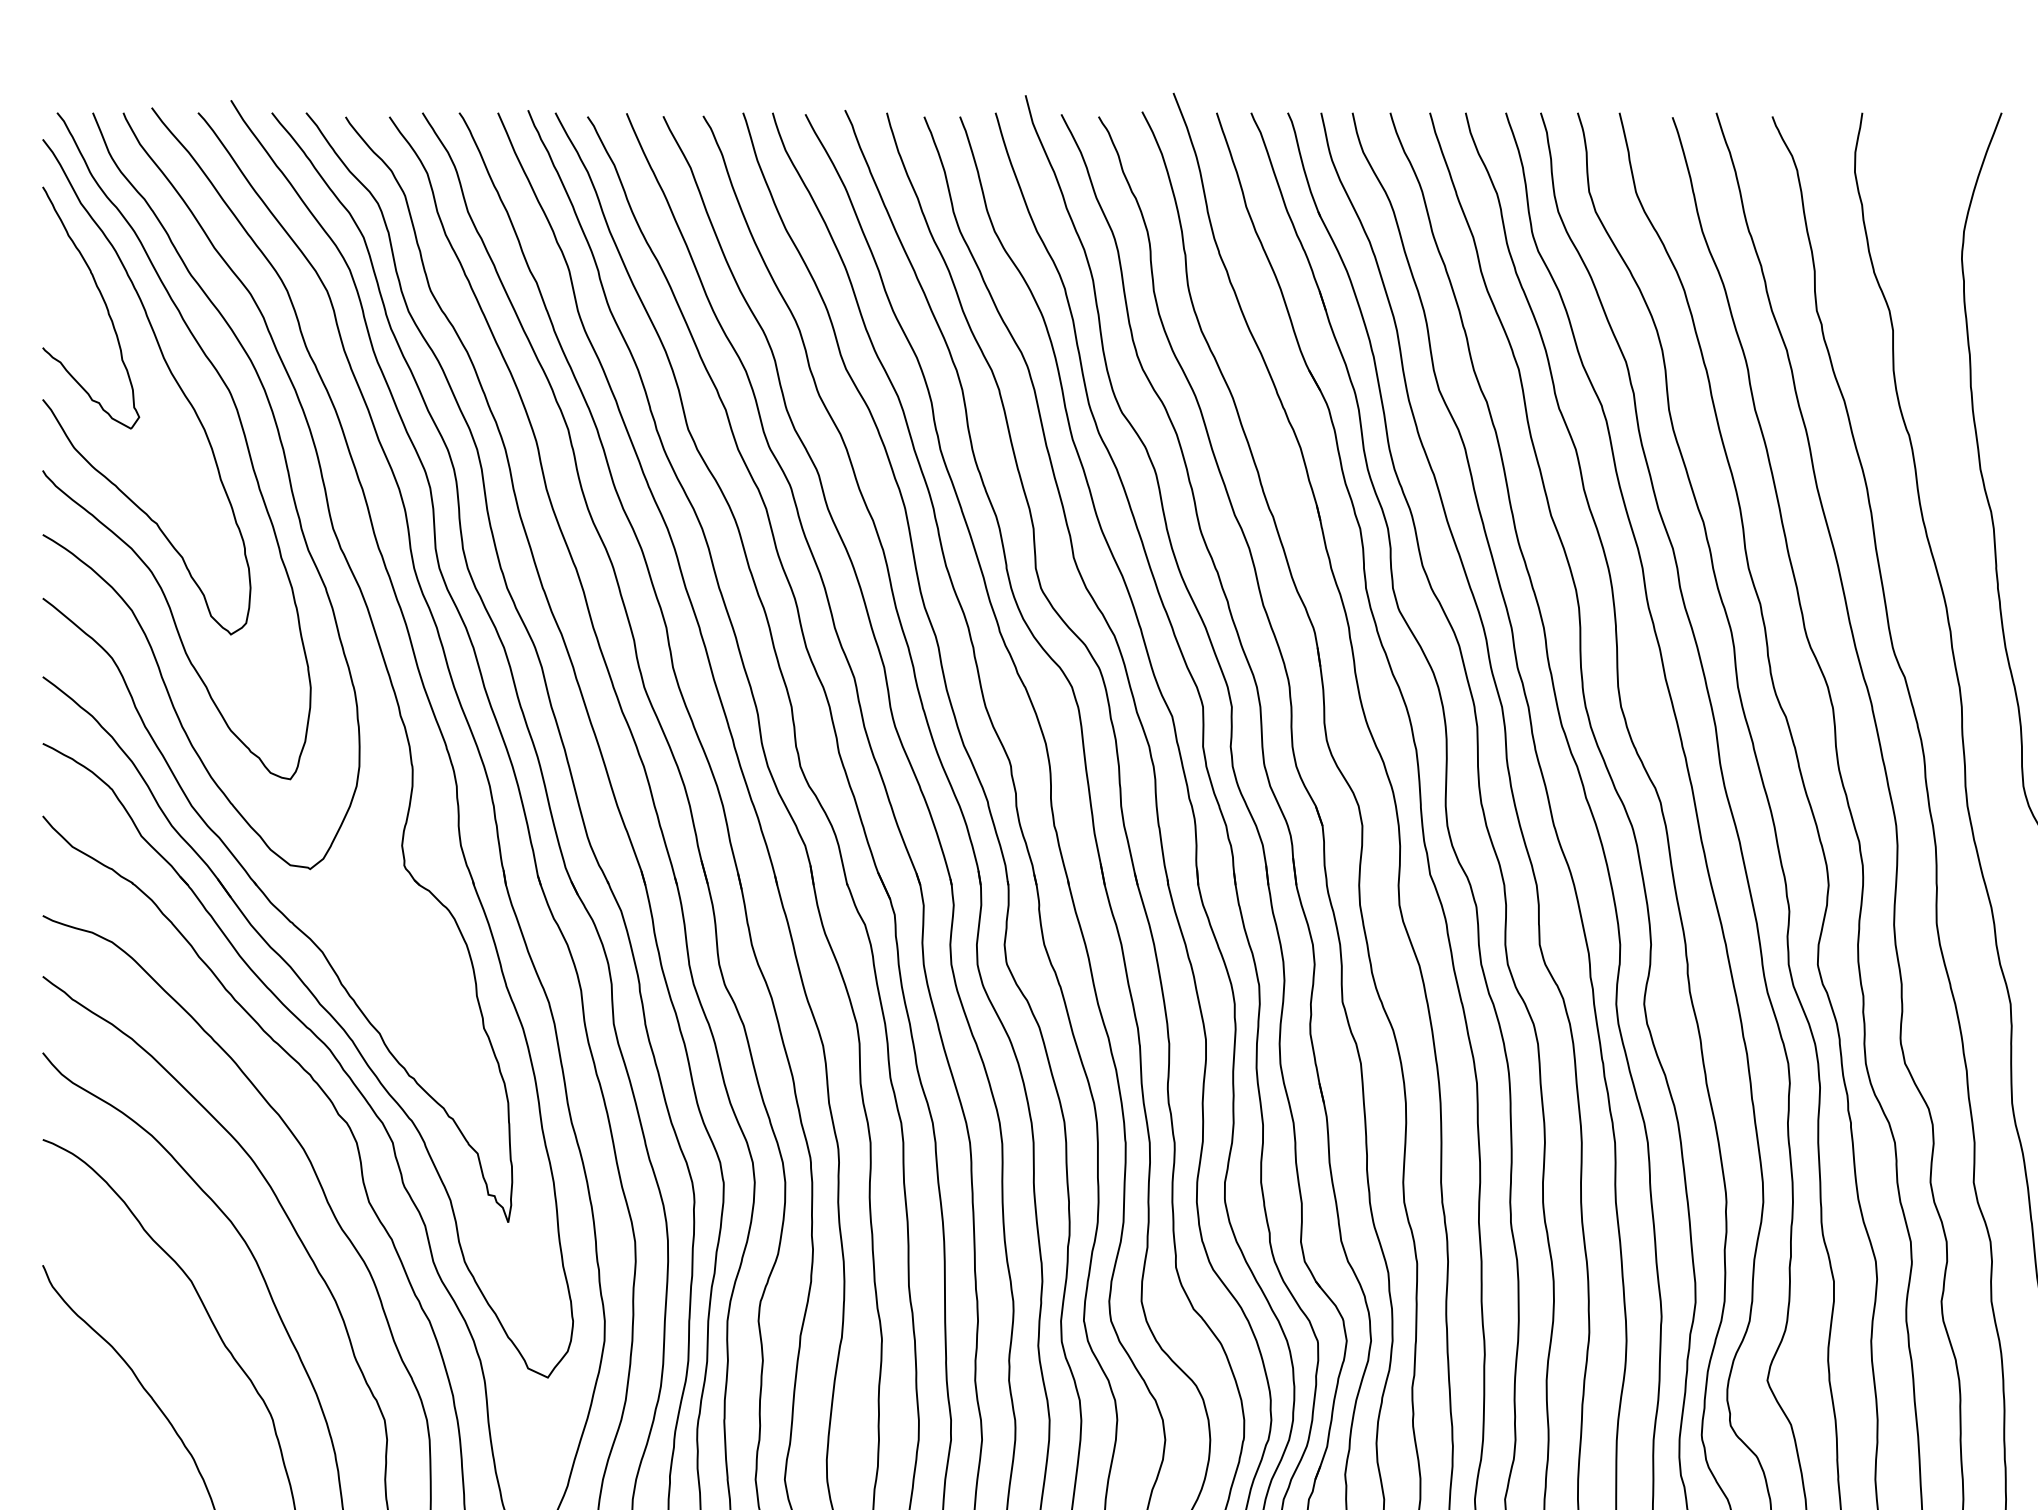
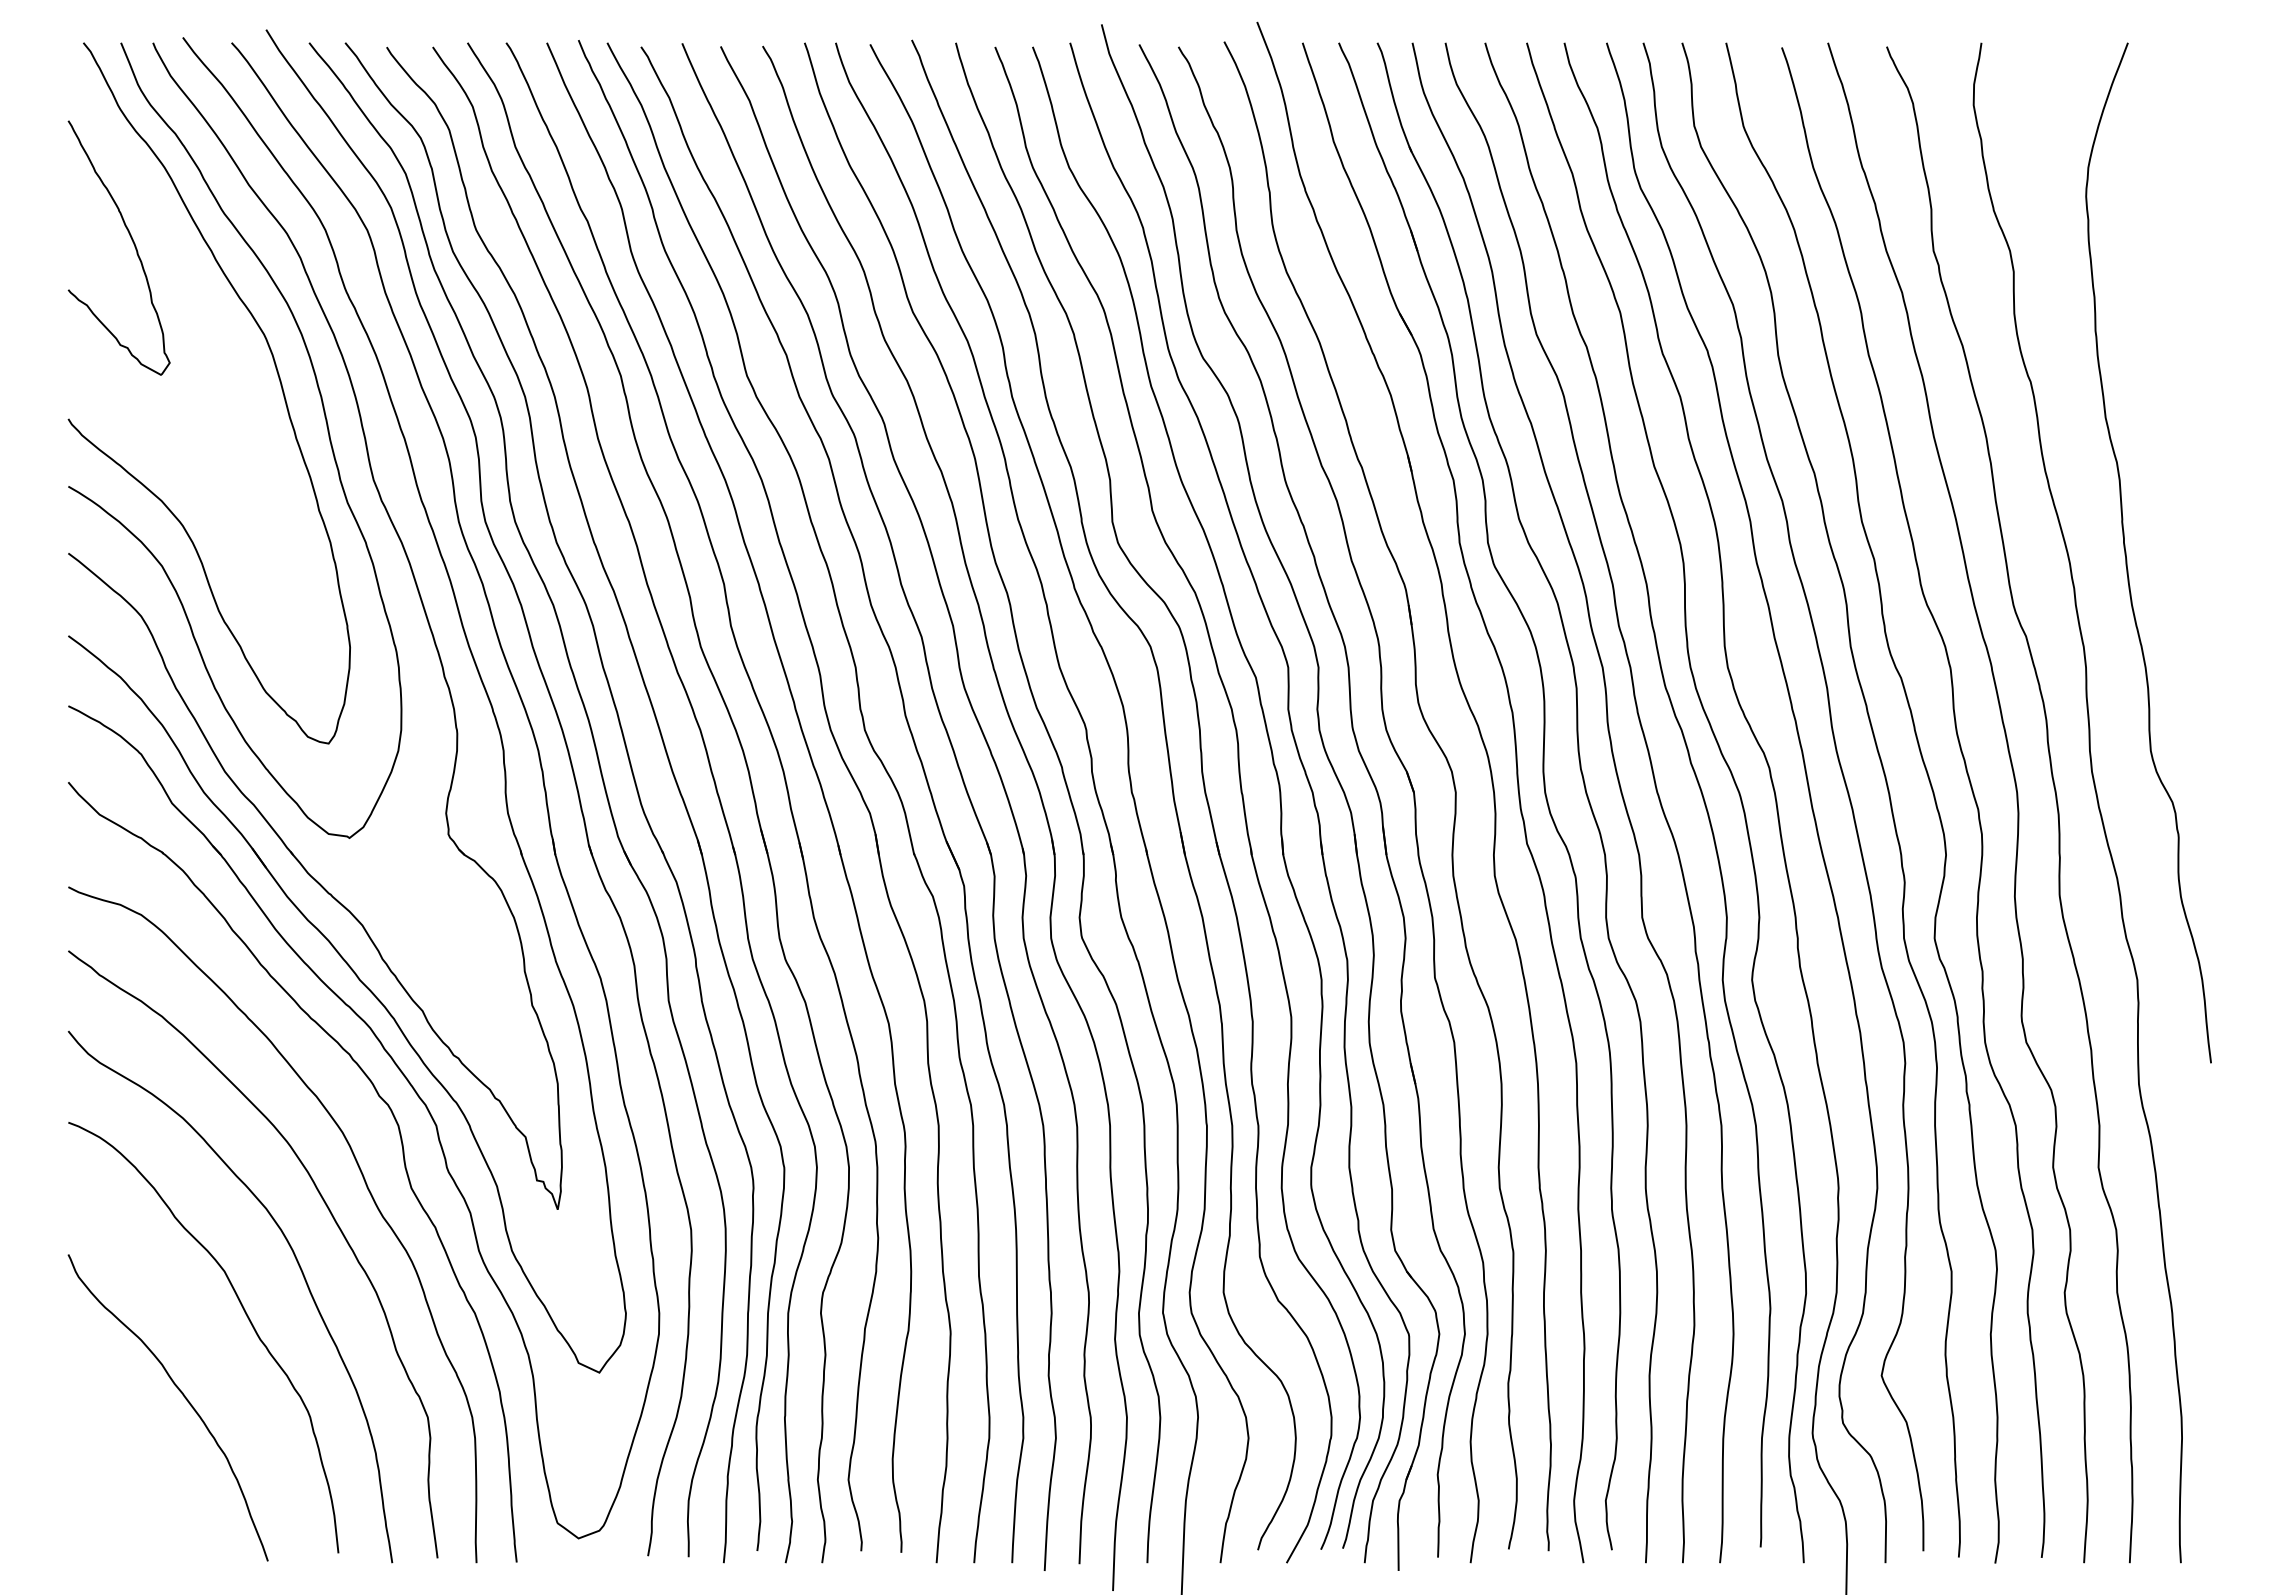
curve: (171, 374) -> (203, 318), removed

